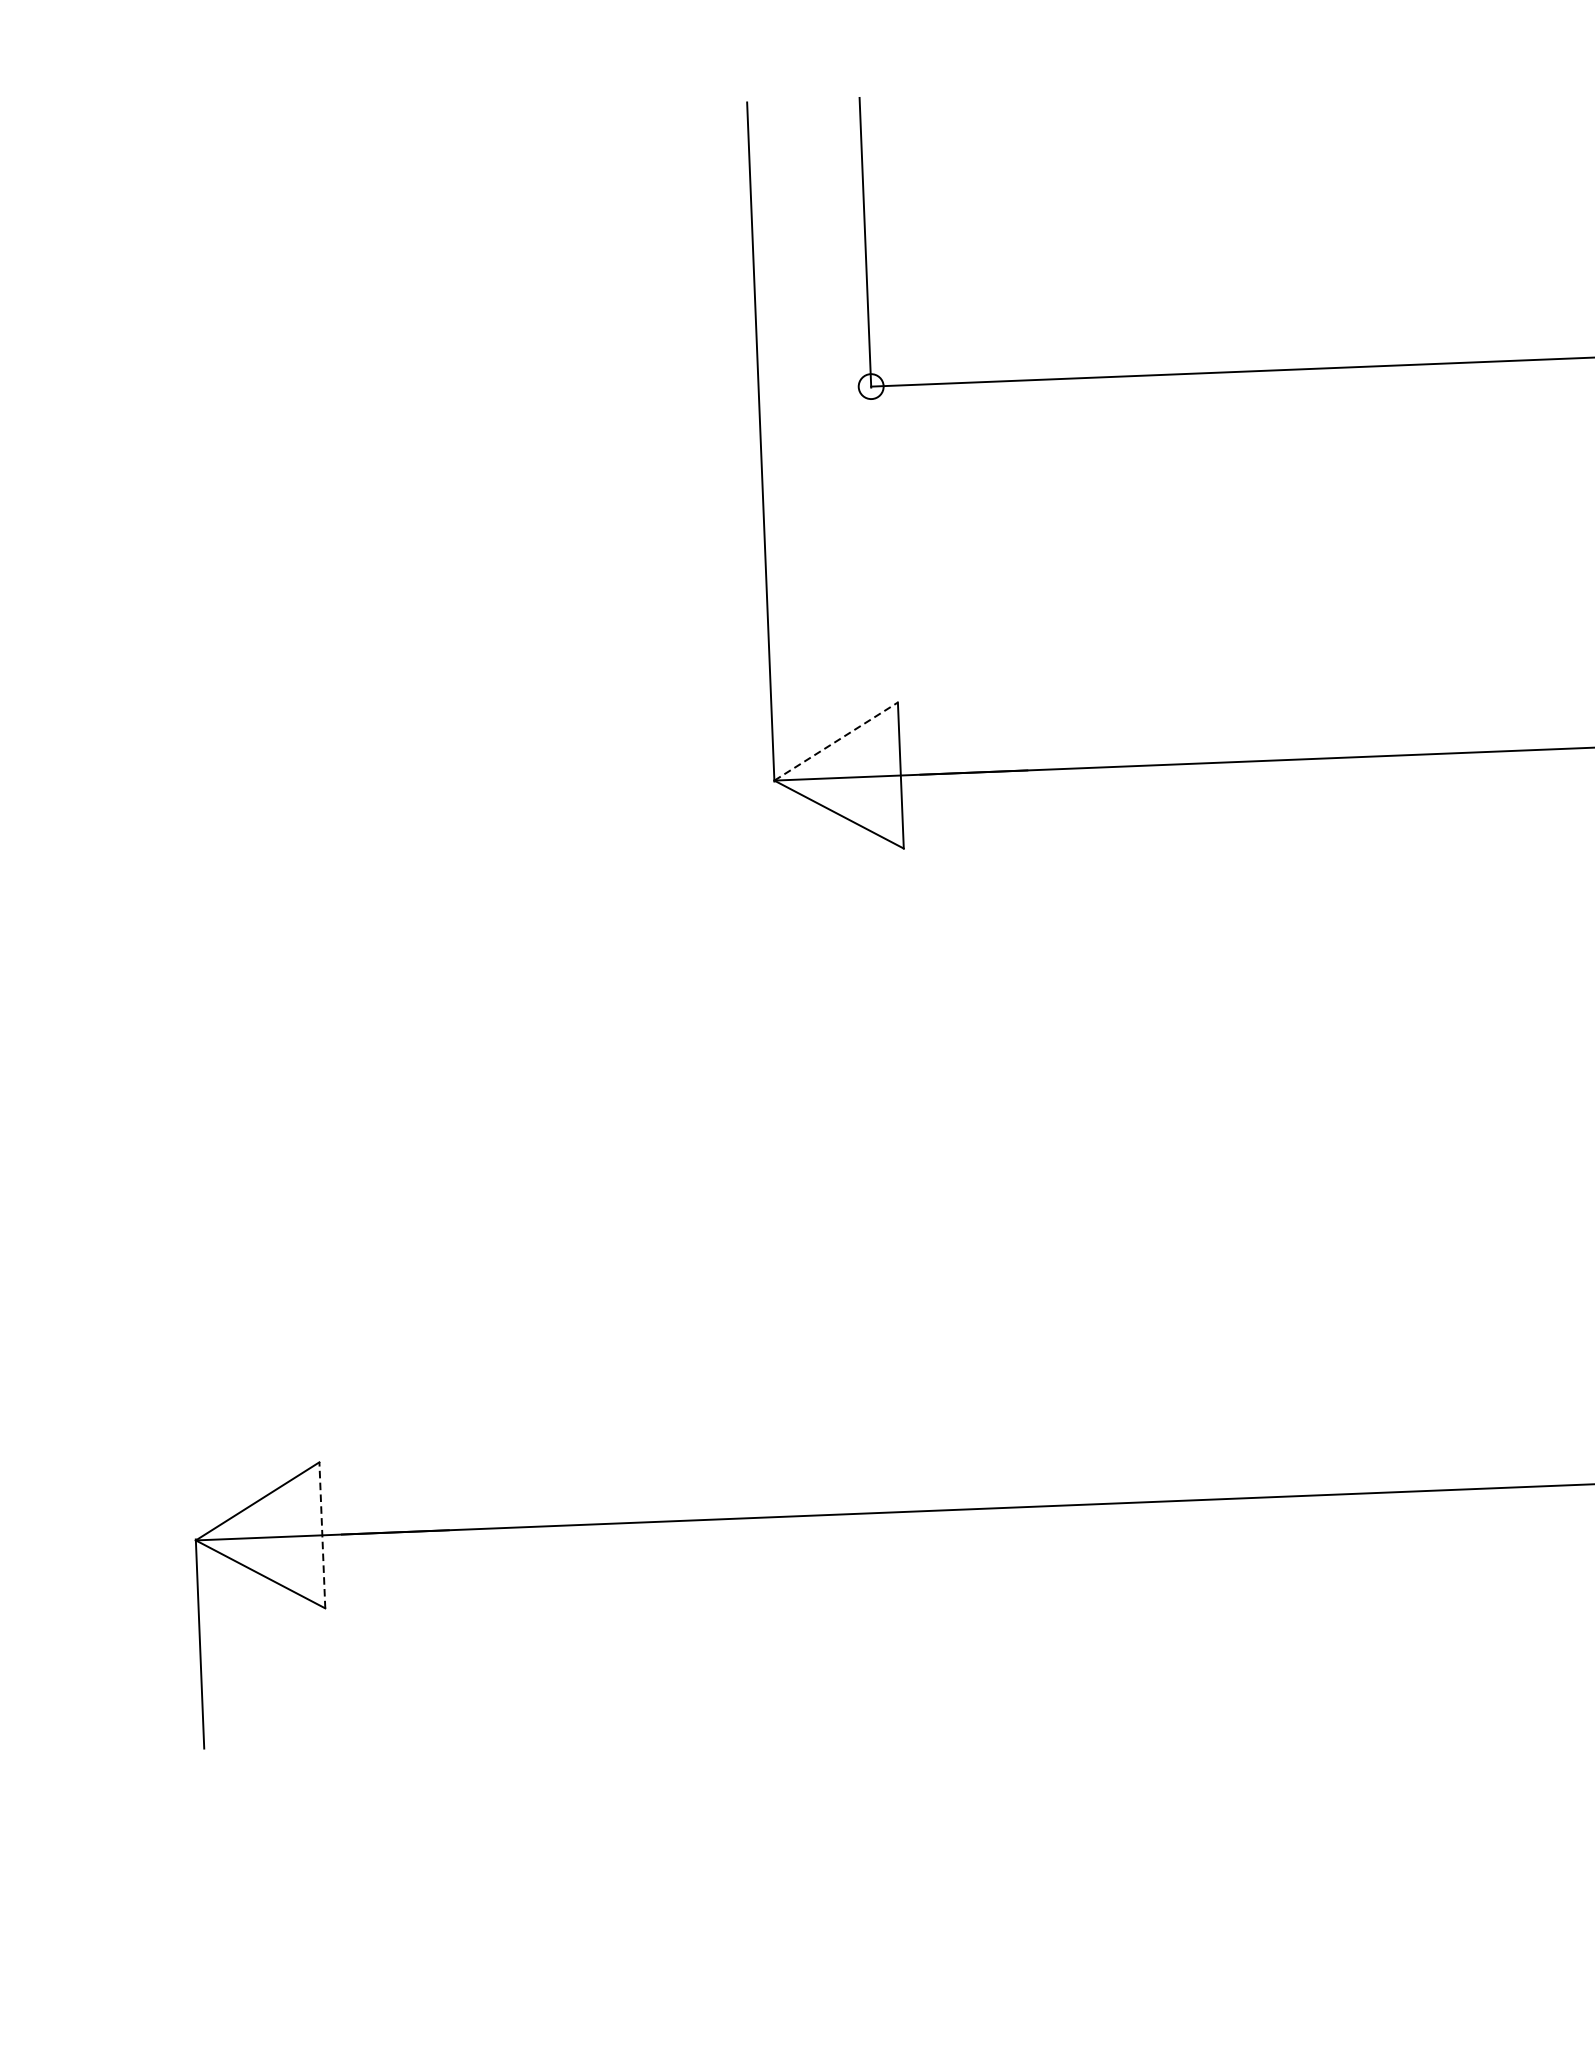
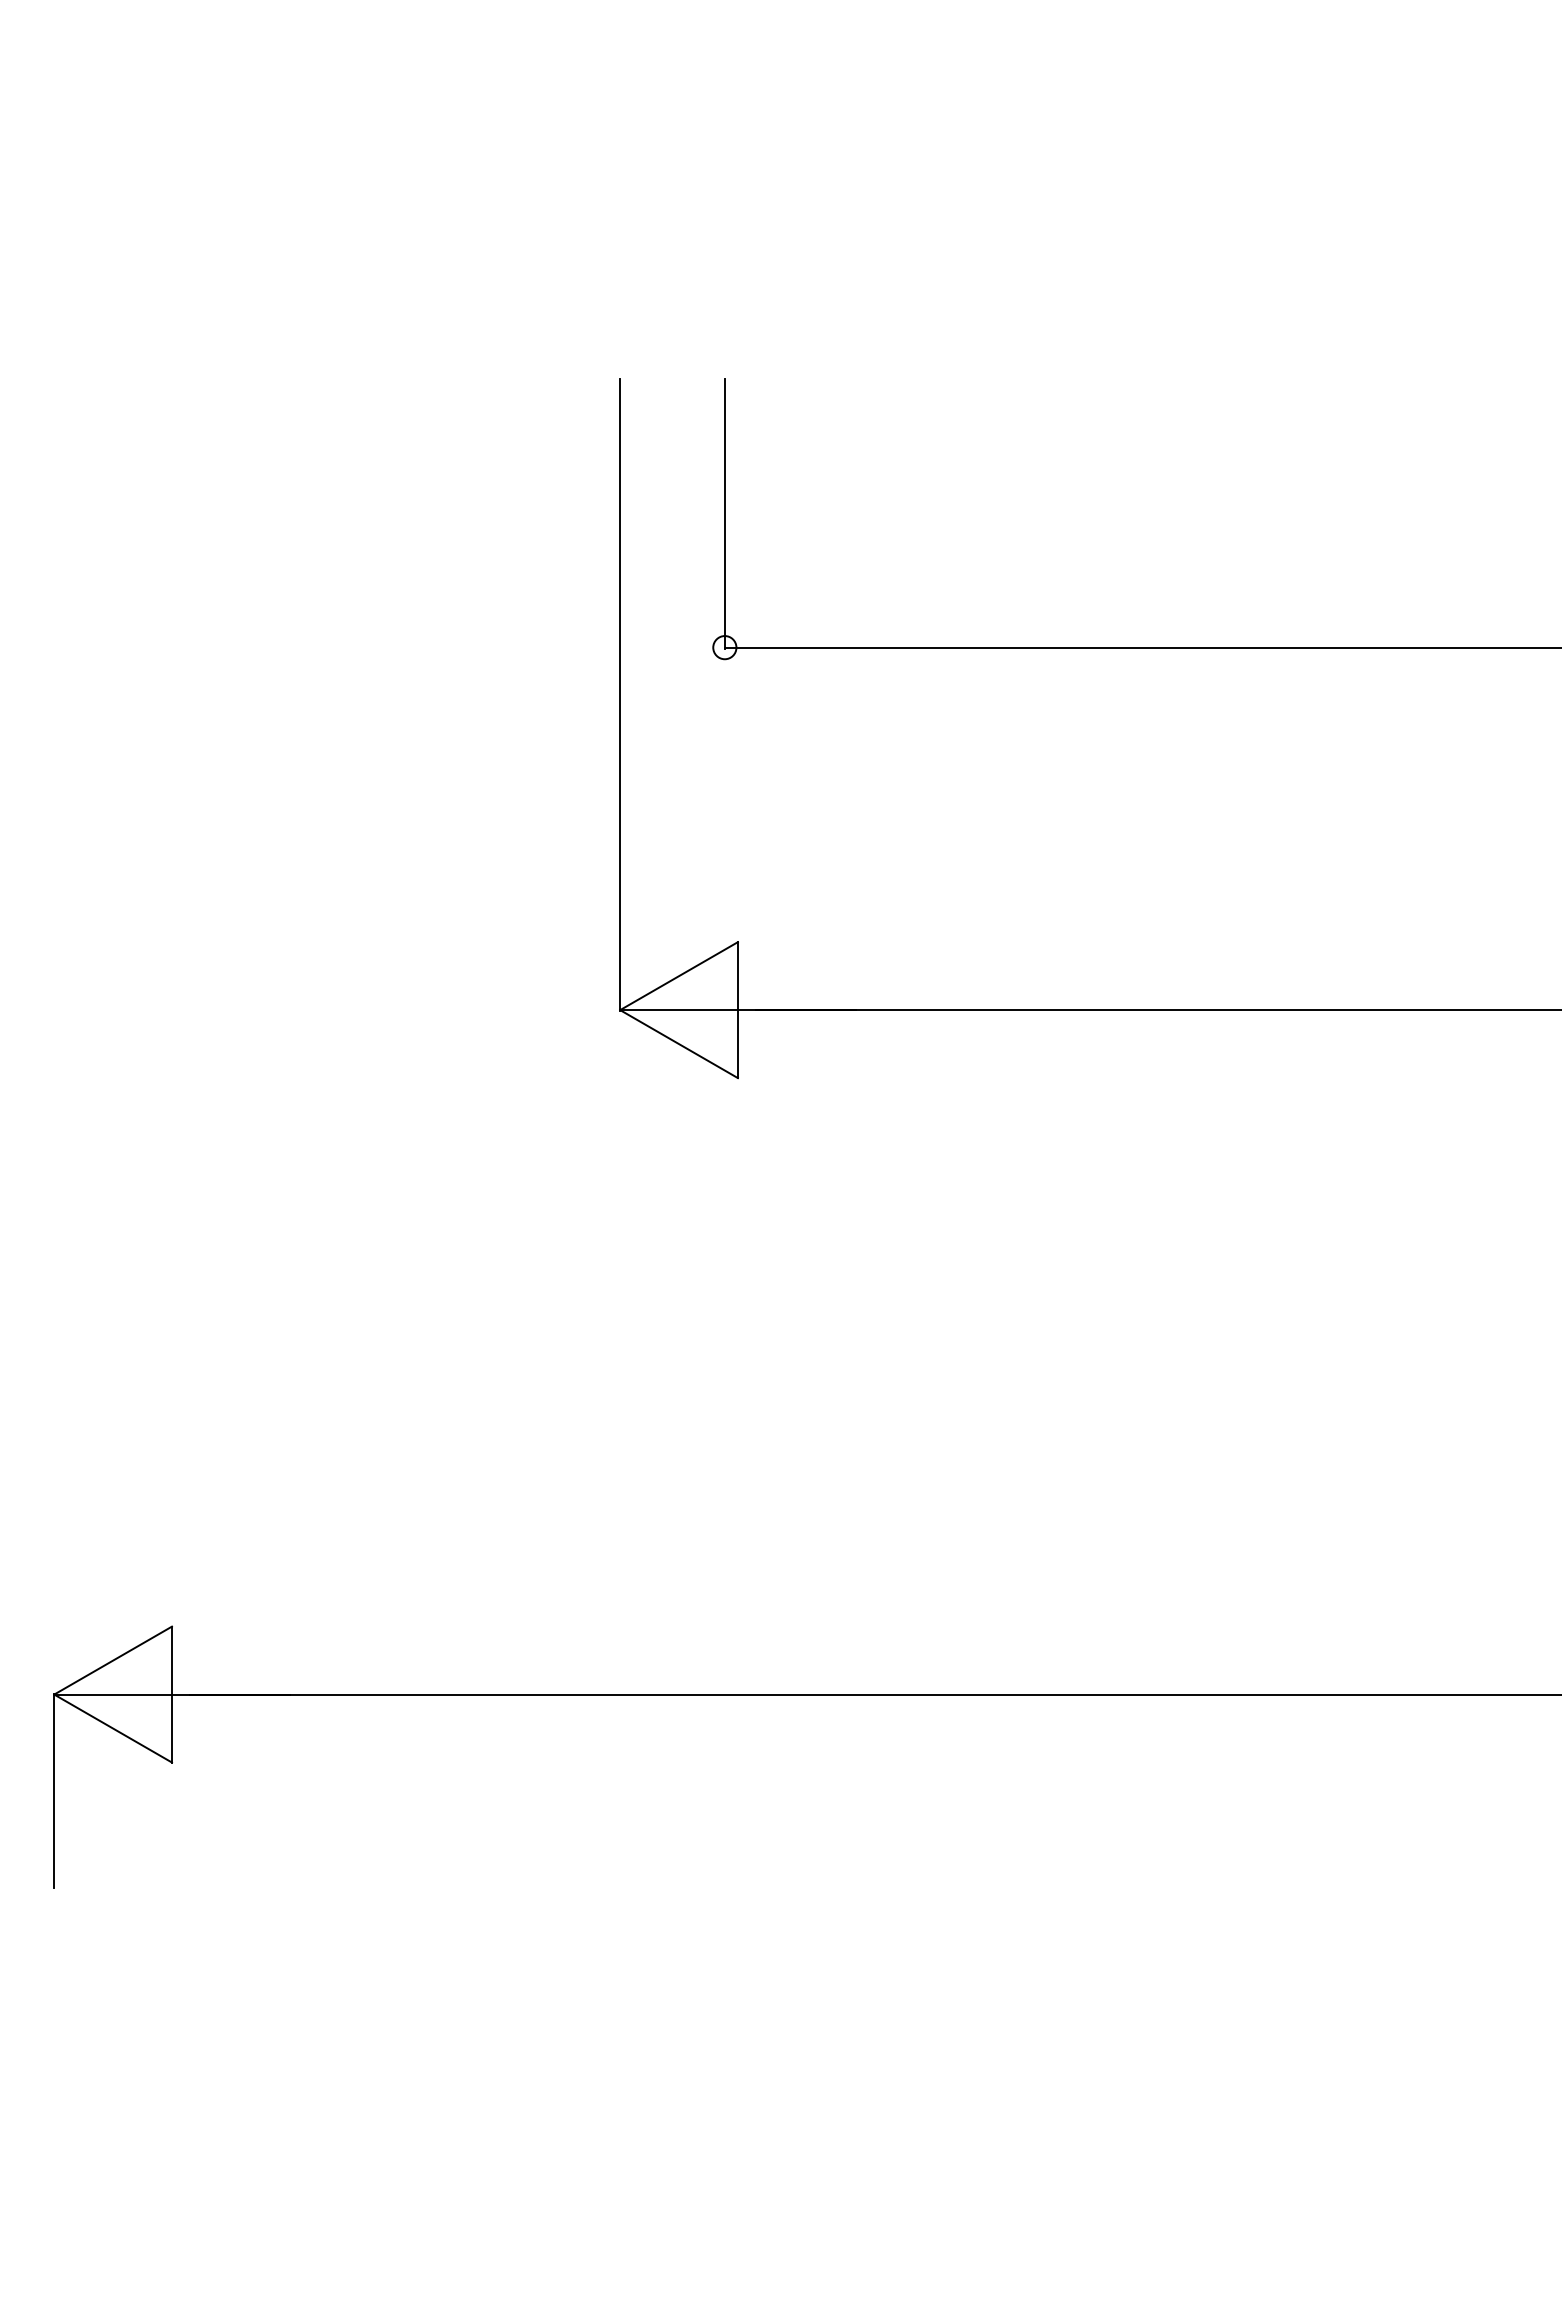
line: (836, 741) -> (679, 976), dashed -> solid
line: (321, 1535) -> (171, 1694), dashed -> solid

